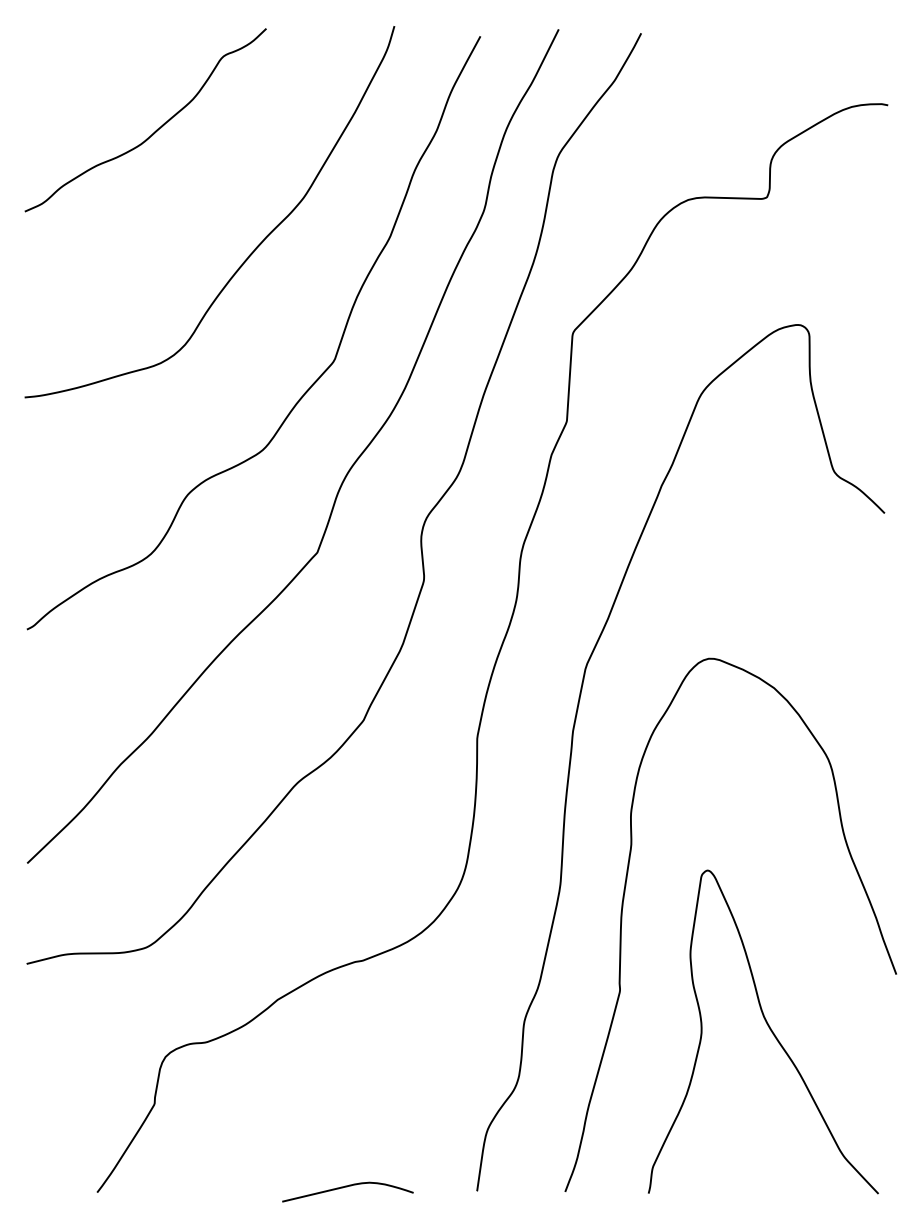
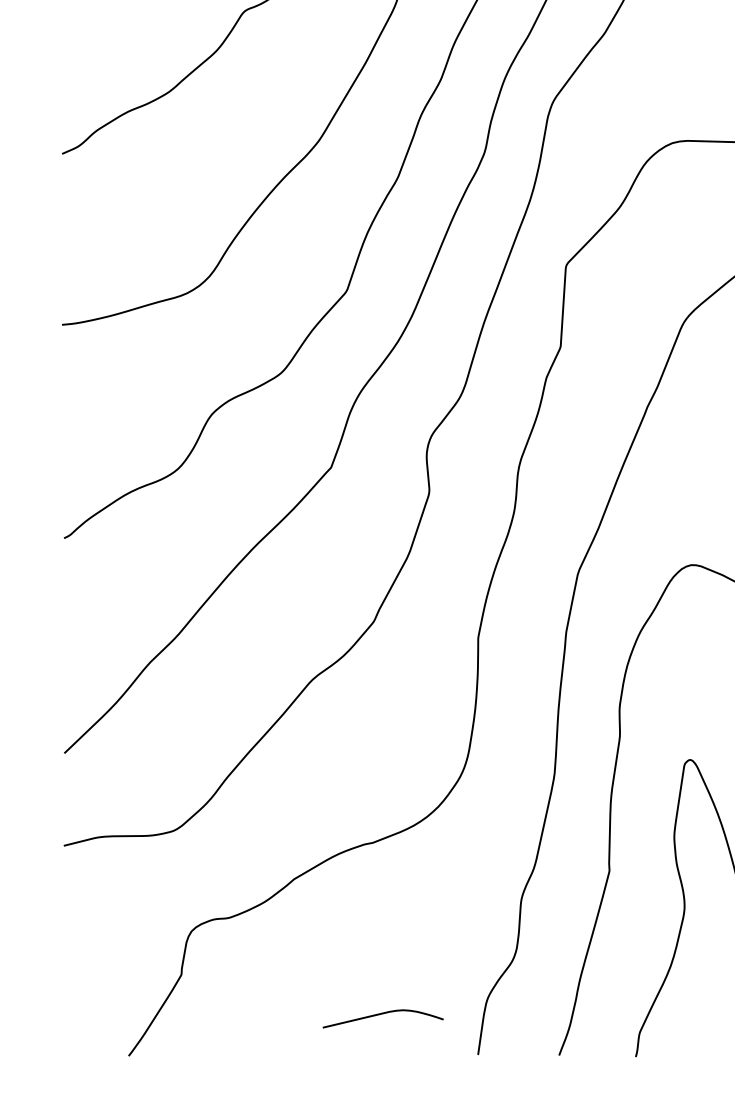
curve: (347, 1187) -> (382, 1014), moved

